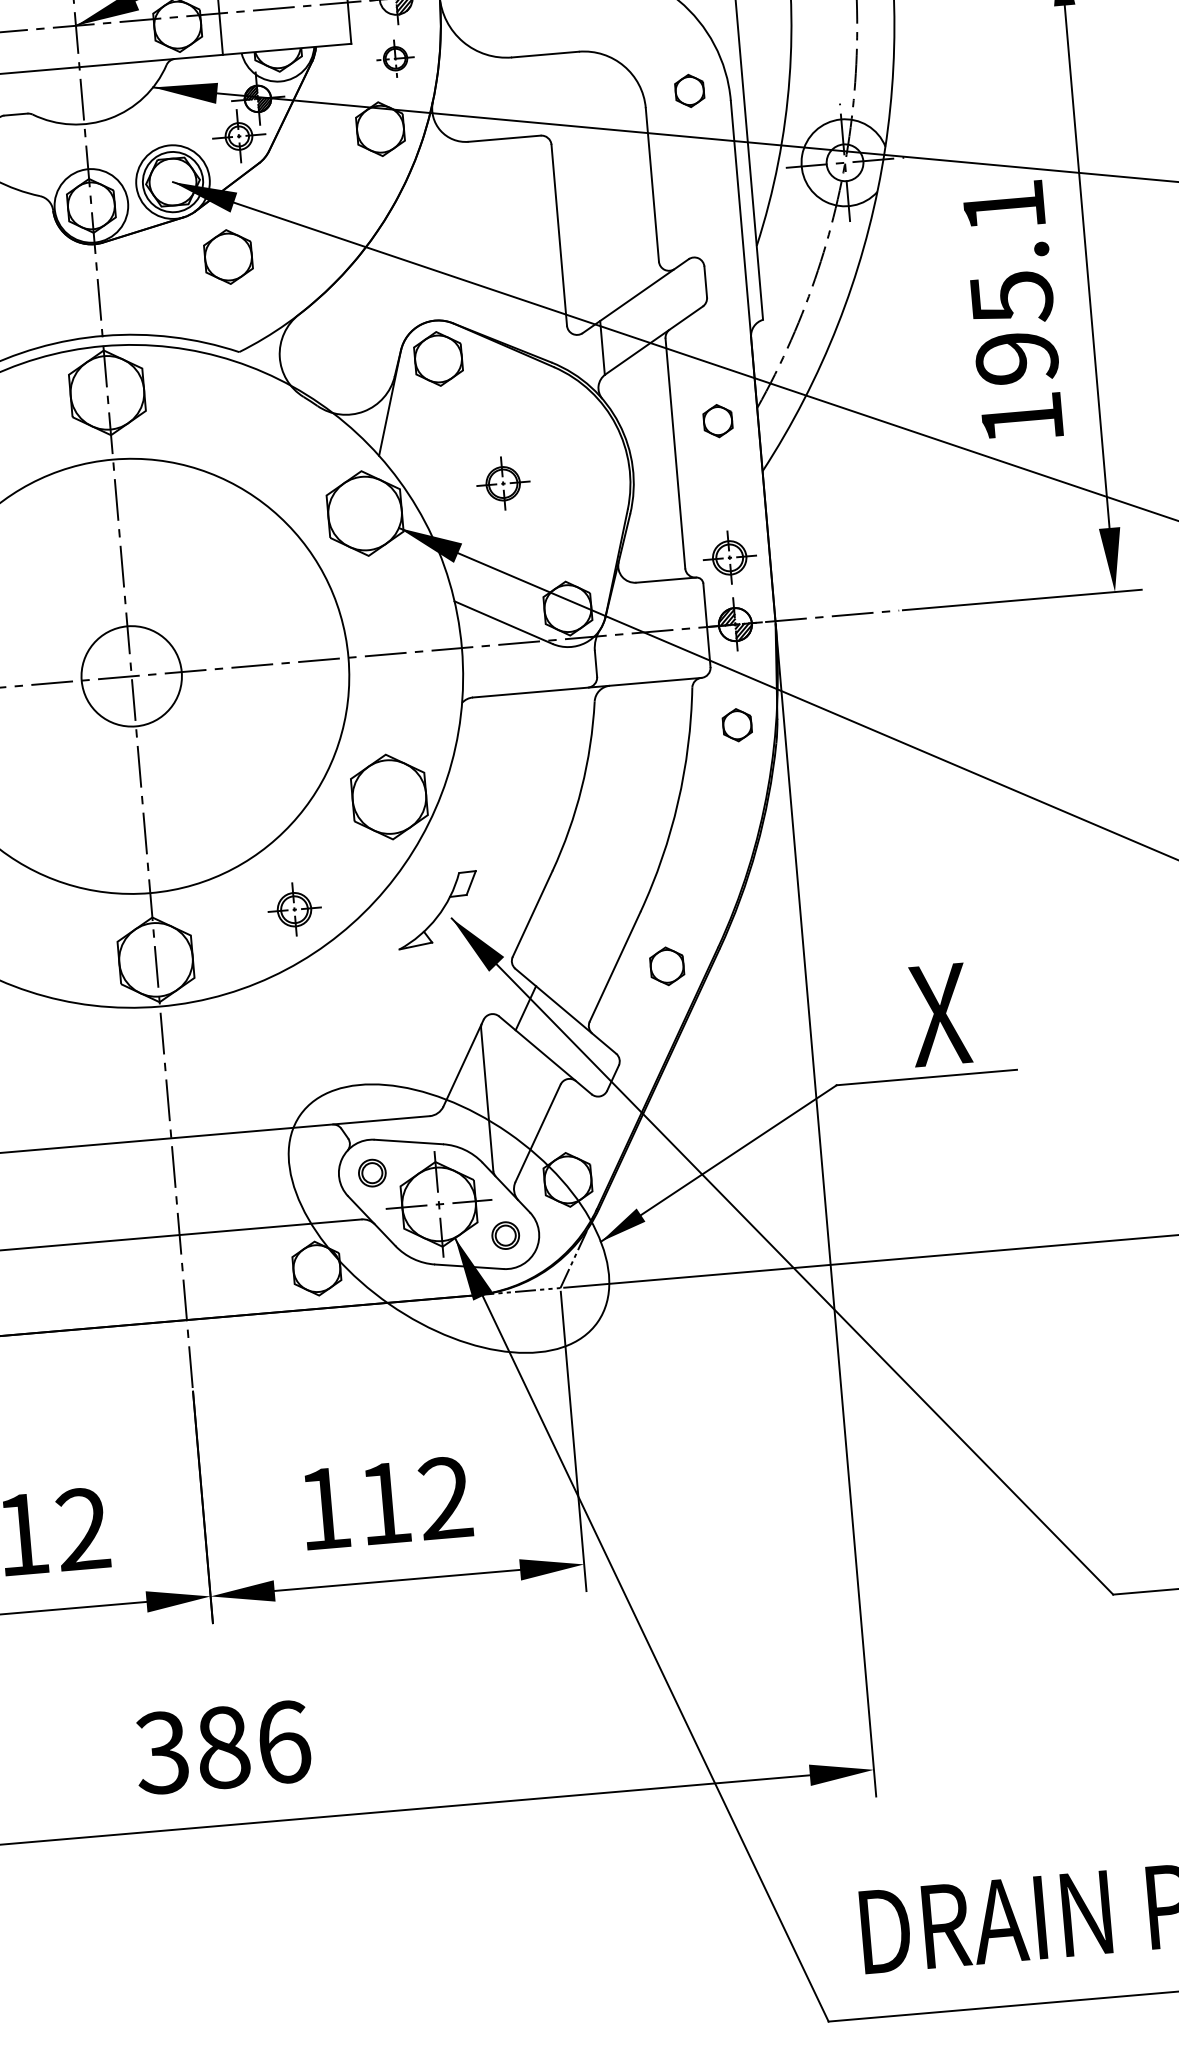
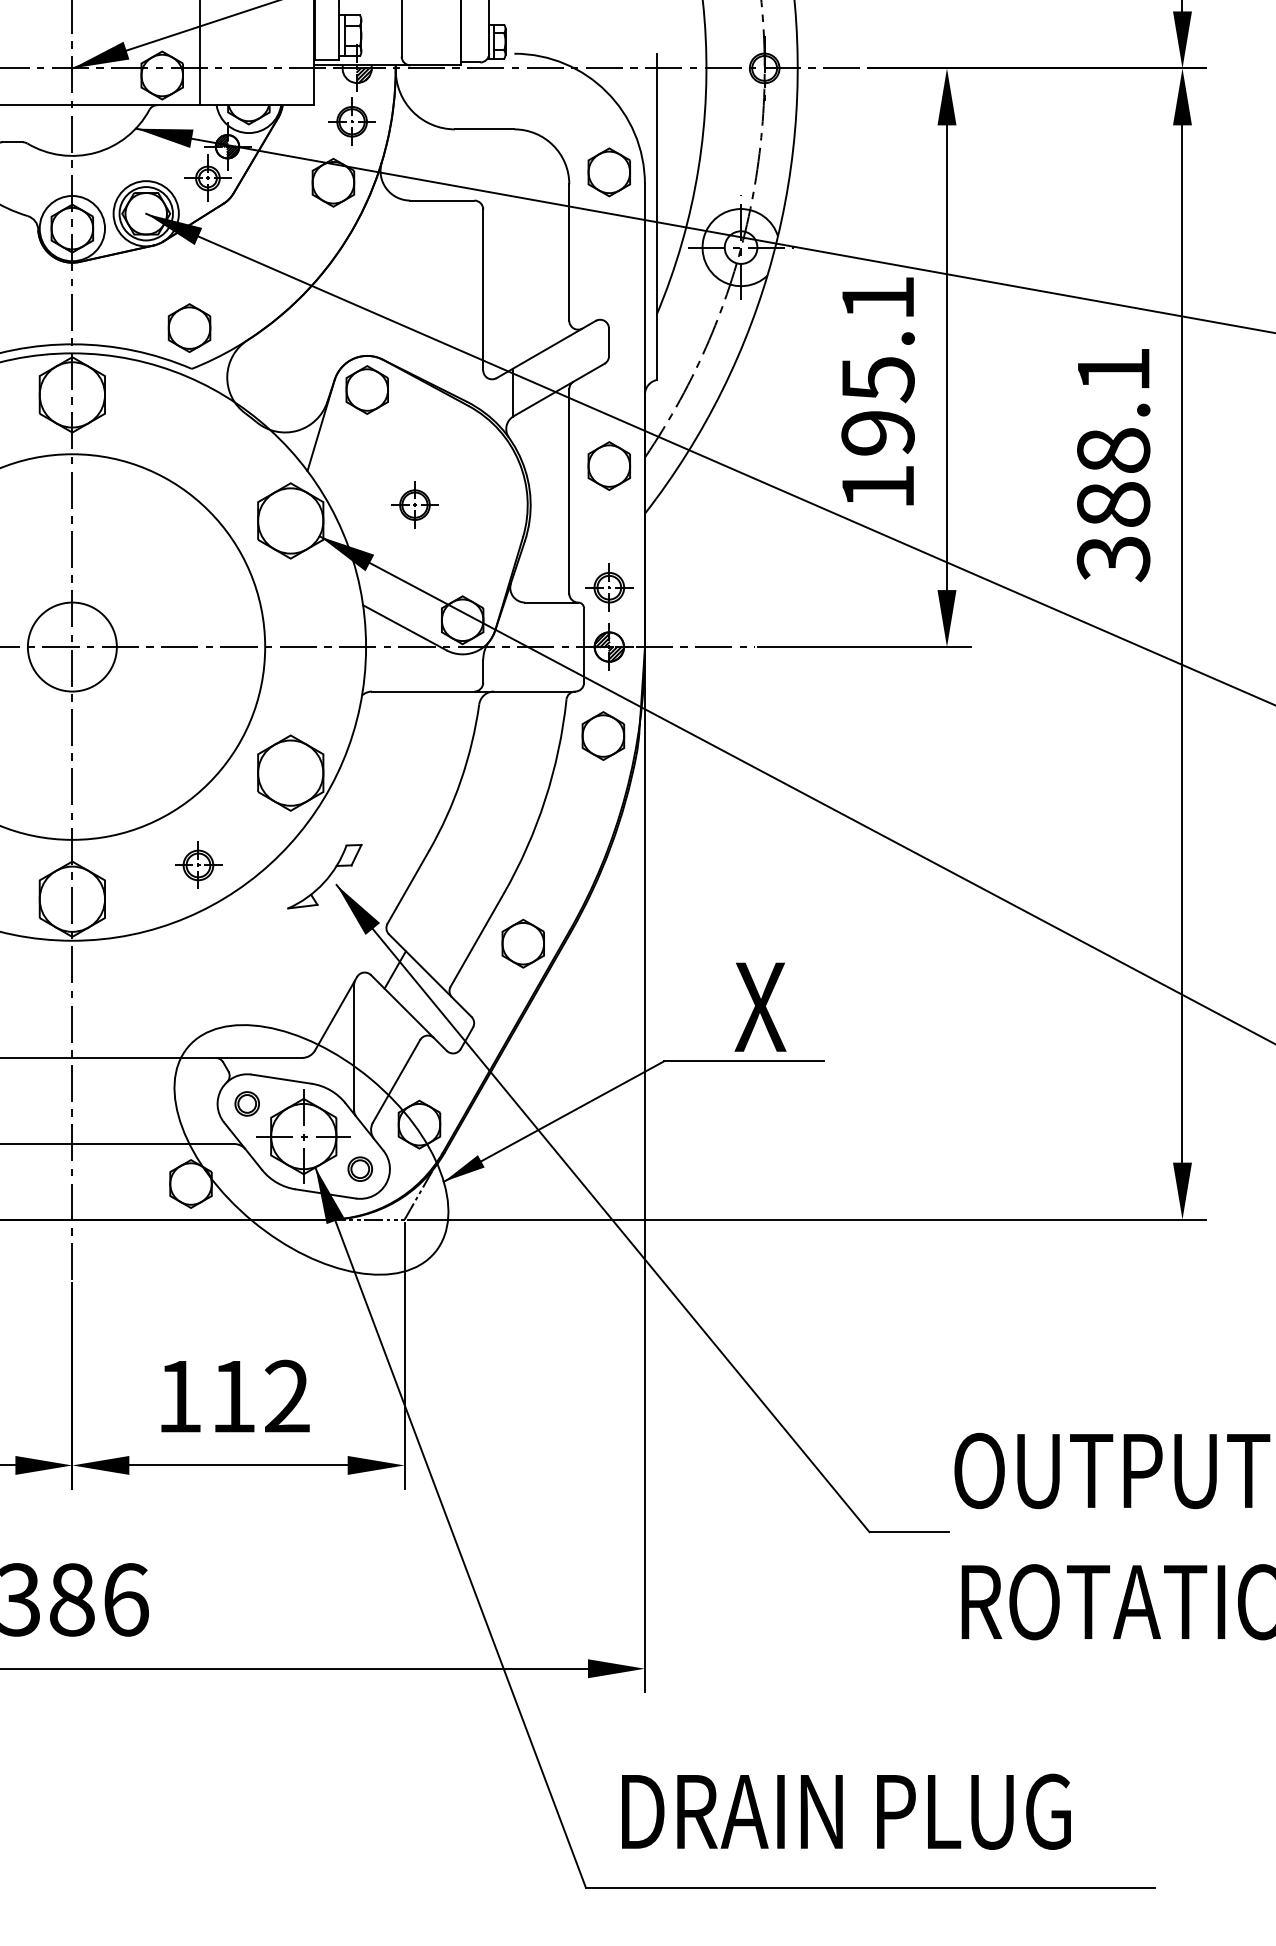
part: (394, 58) -> (351, 121), size x1.43
part: (689, 91) -> (609, 172), size x1.67
part: (228, 256) -> (189, 327), moved
part: (718, 420) -> (609, 465), size x1.67
part: (737, 724) -> (603, 735), size x1.67
part: (666, 966) -> (522, 943), size x1.43

